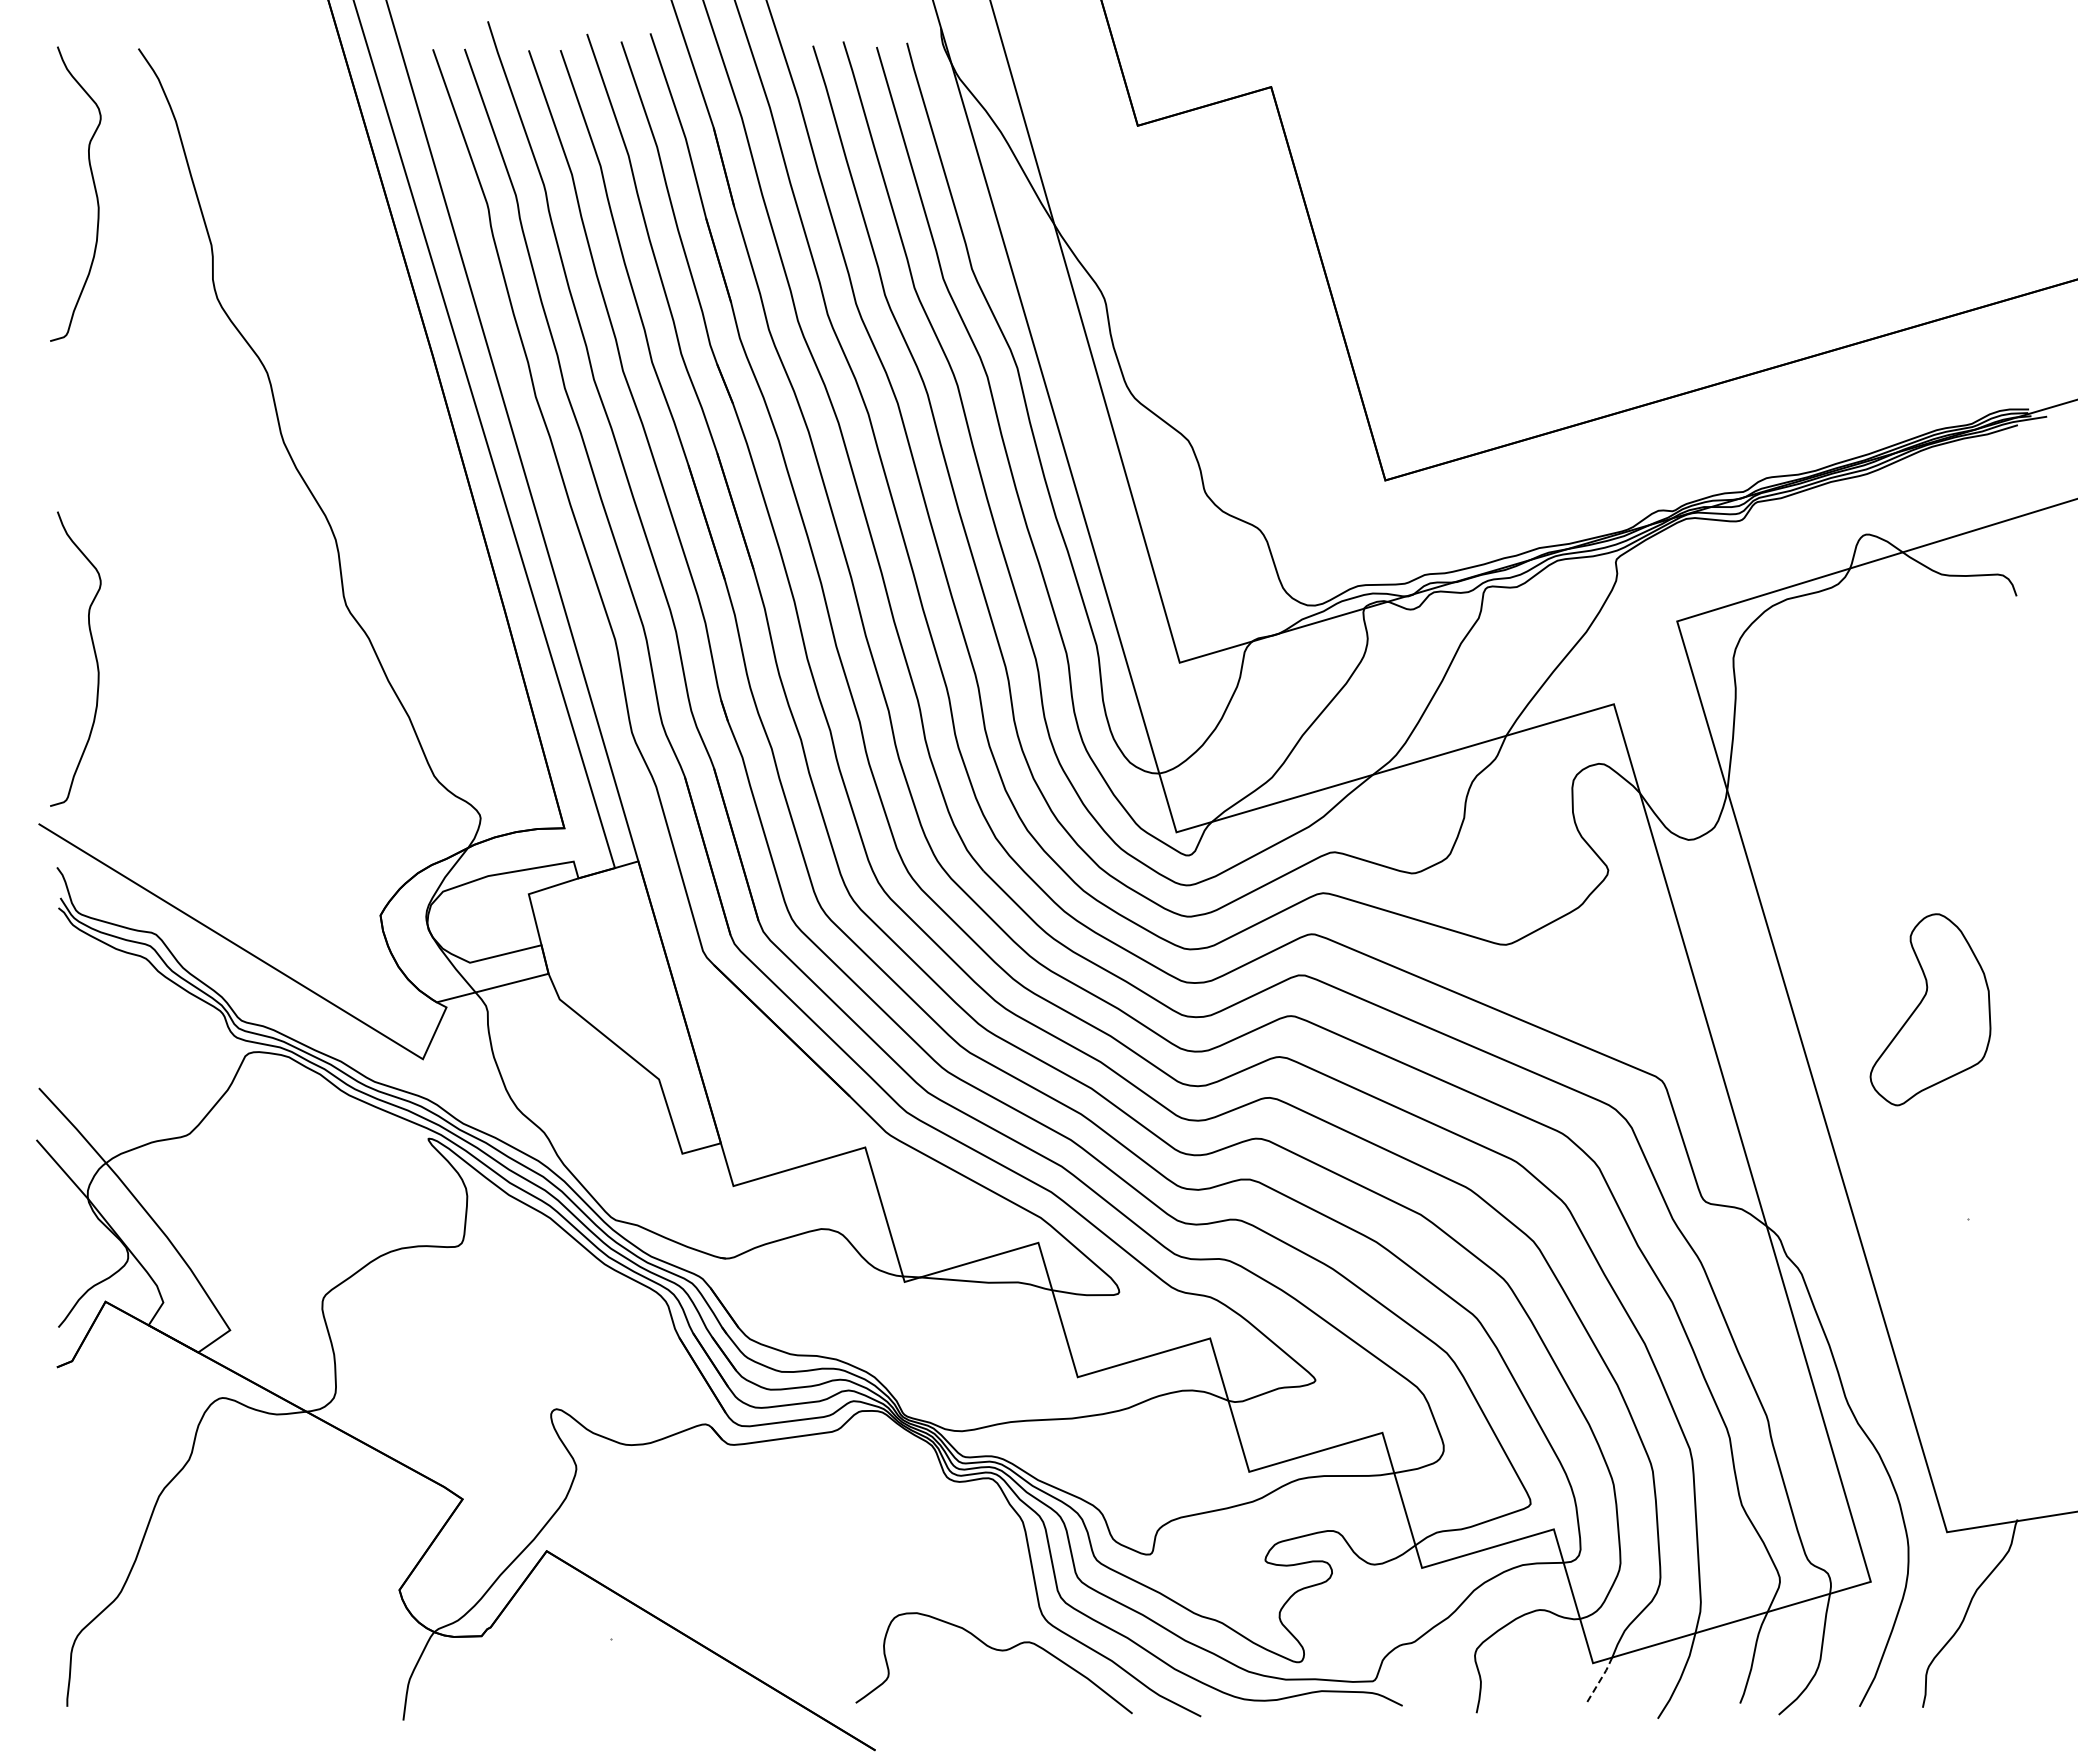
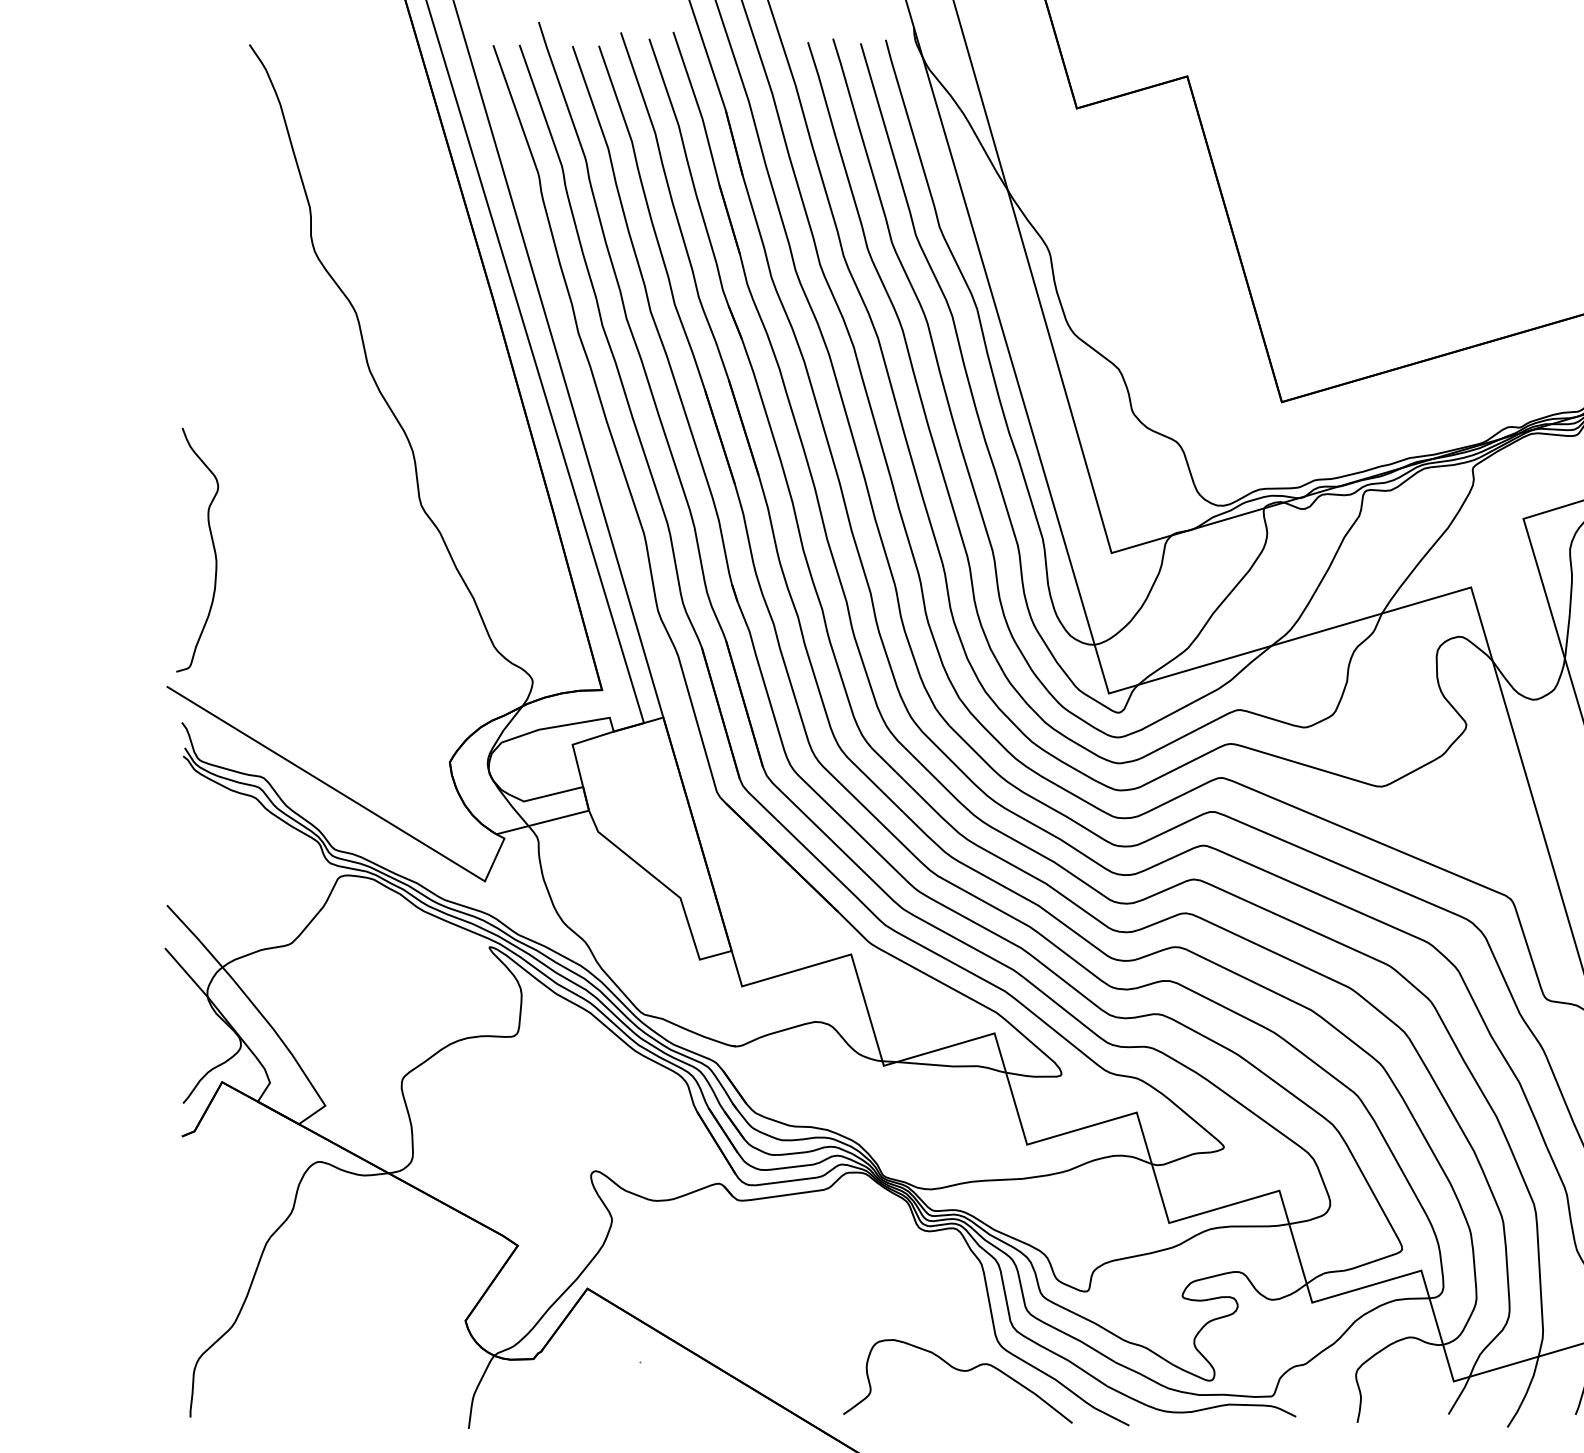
curve: (94, 190) -> (213, 162), removed
line: (1600, 1680) -> (1459, 1395), dashed -> solid

